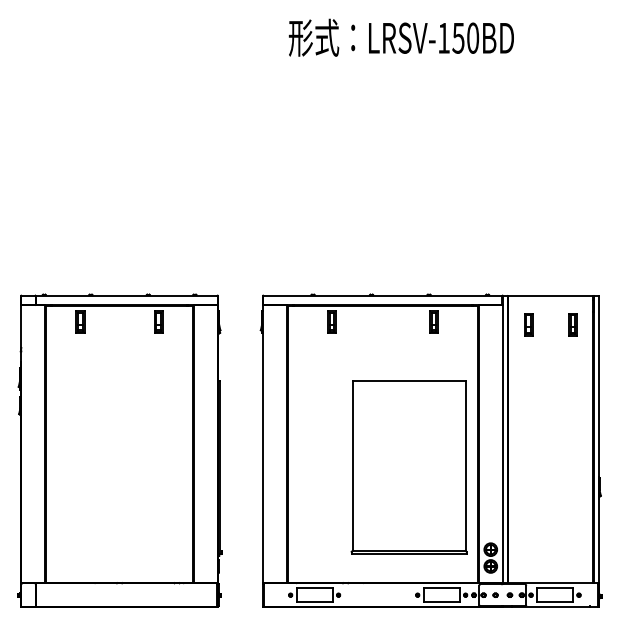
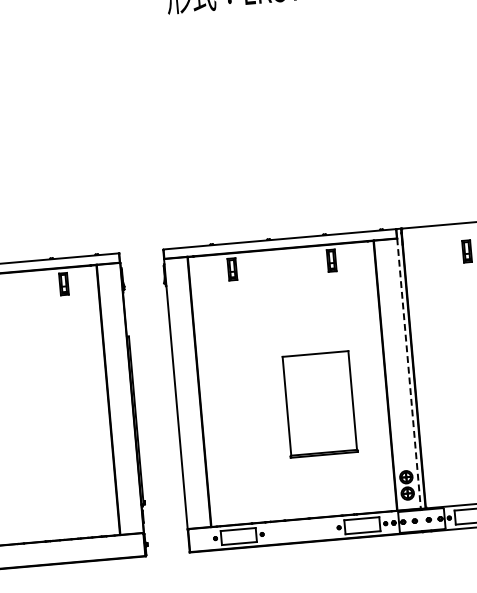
part: (528, 324) -> (423, 255), removed
line: (502, 444) -> (408, 373), solid -> dashed
part: (408, 467) -> (319, 404), size x0.6

